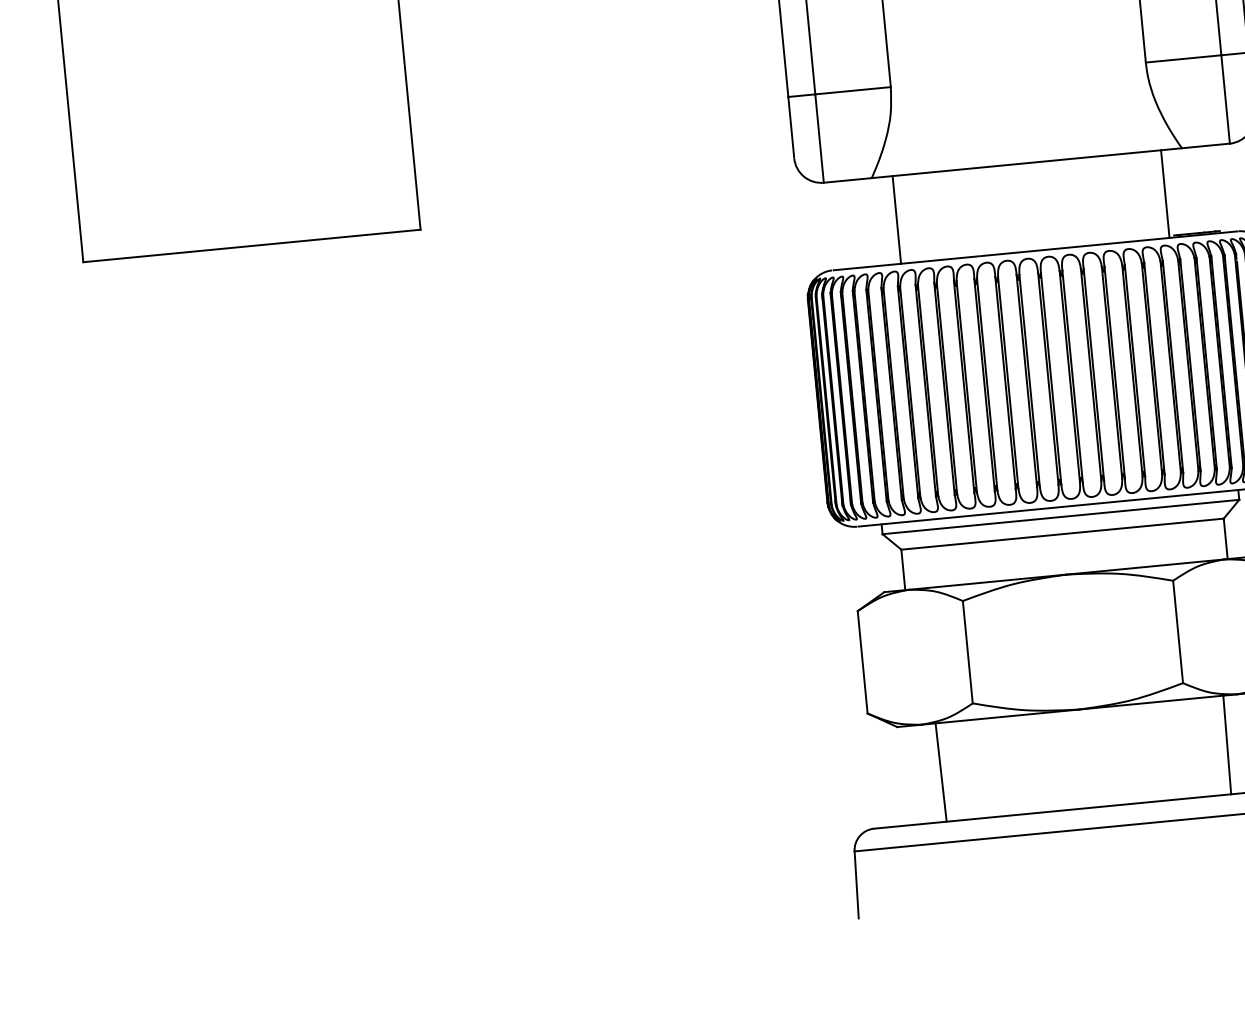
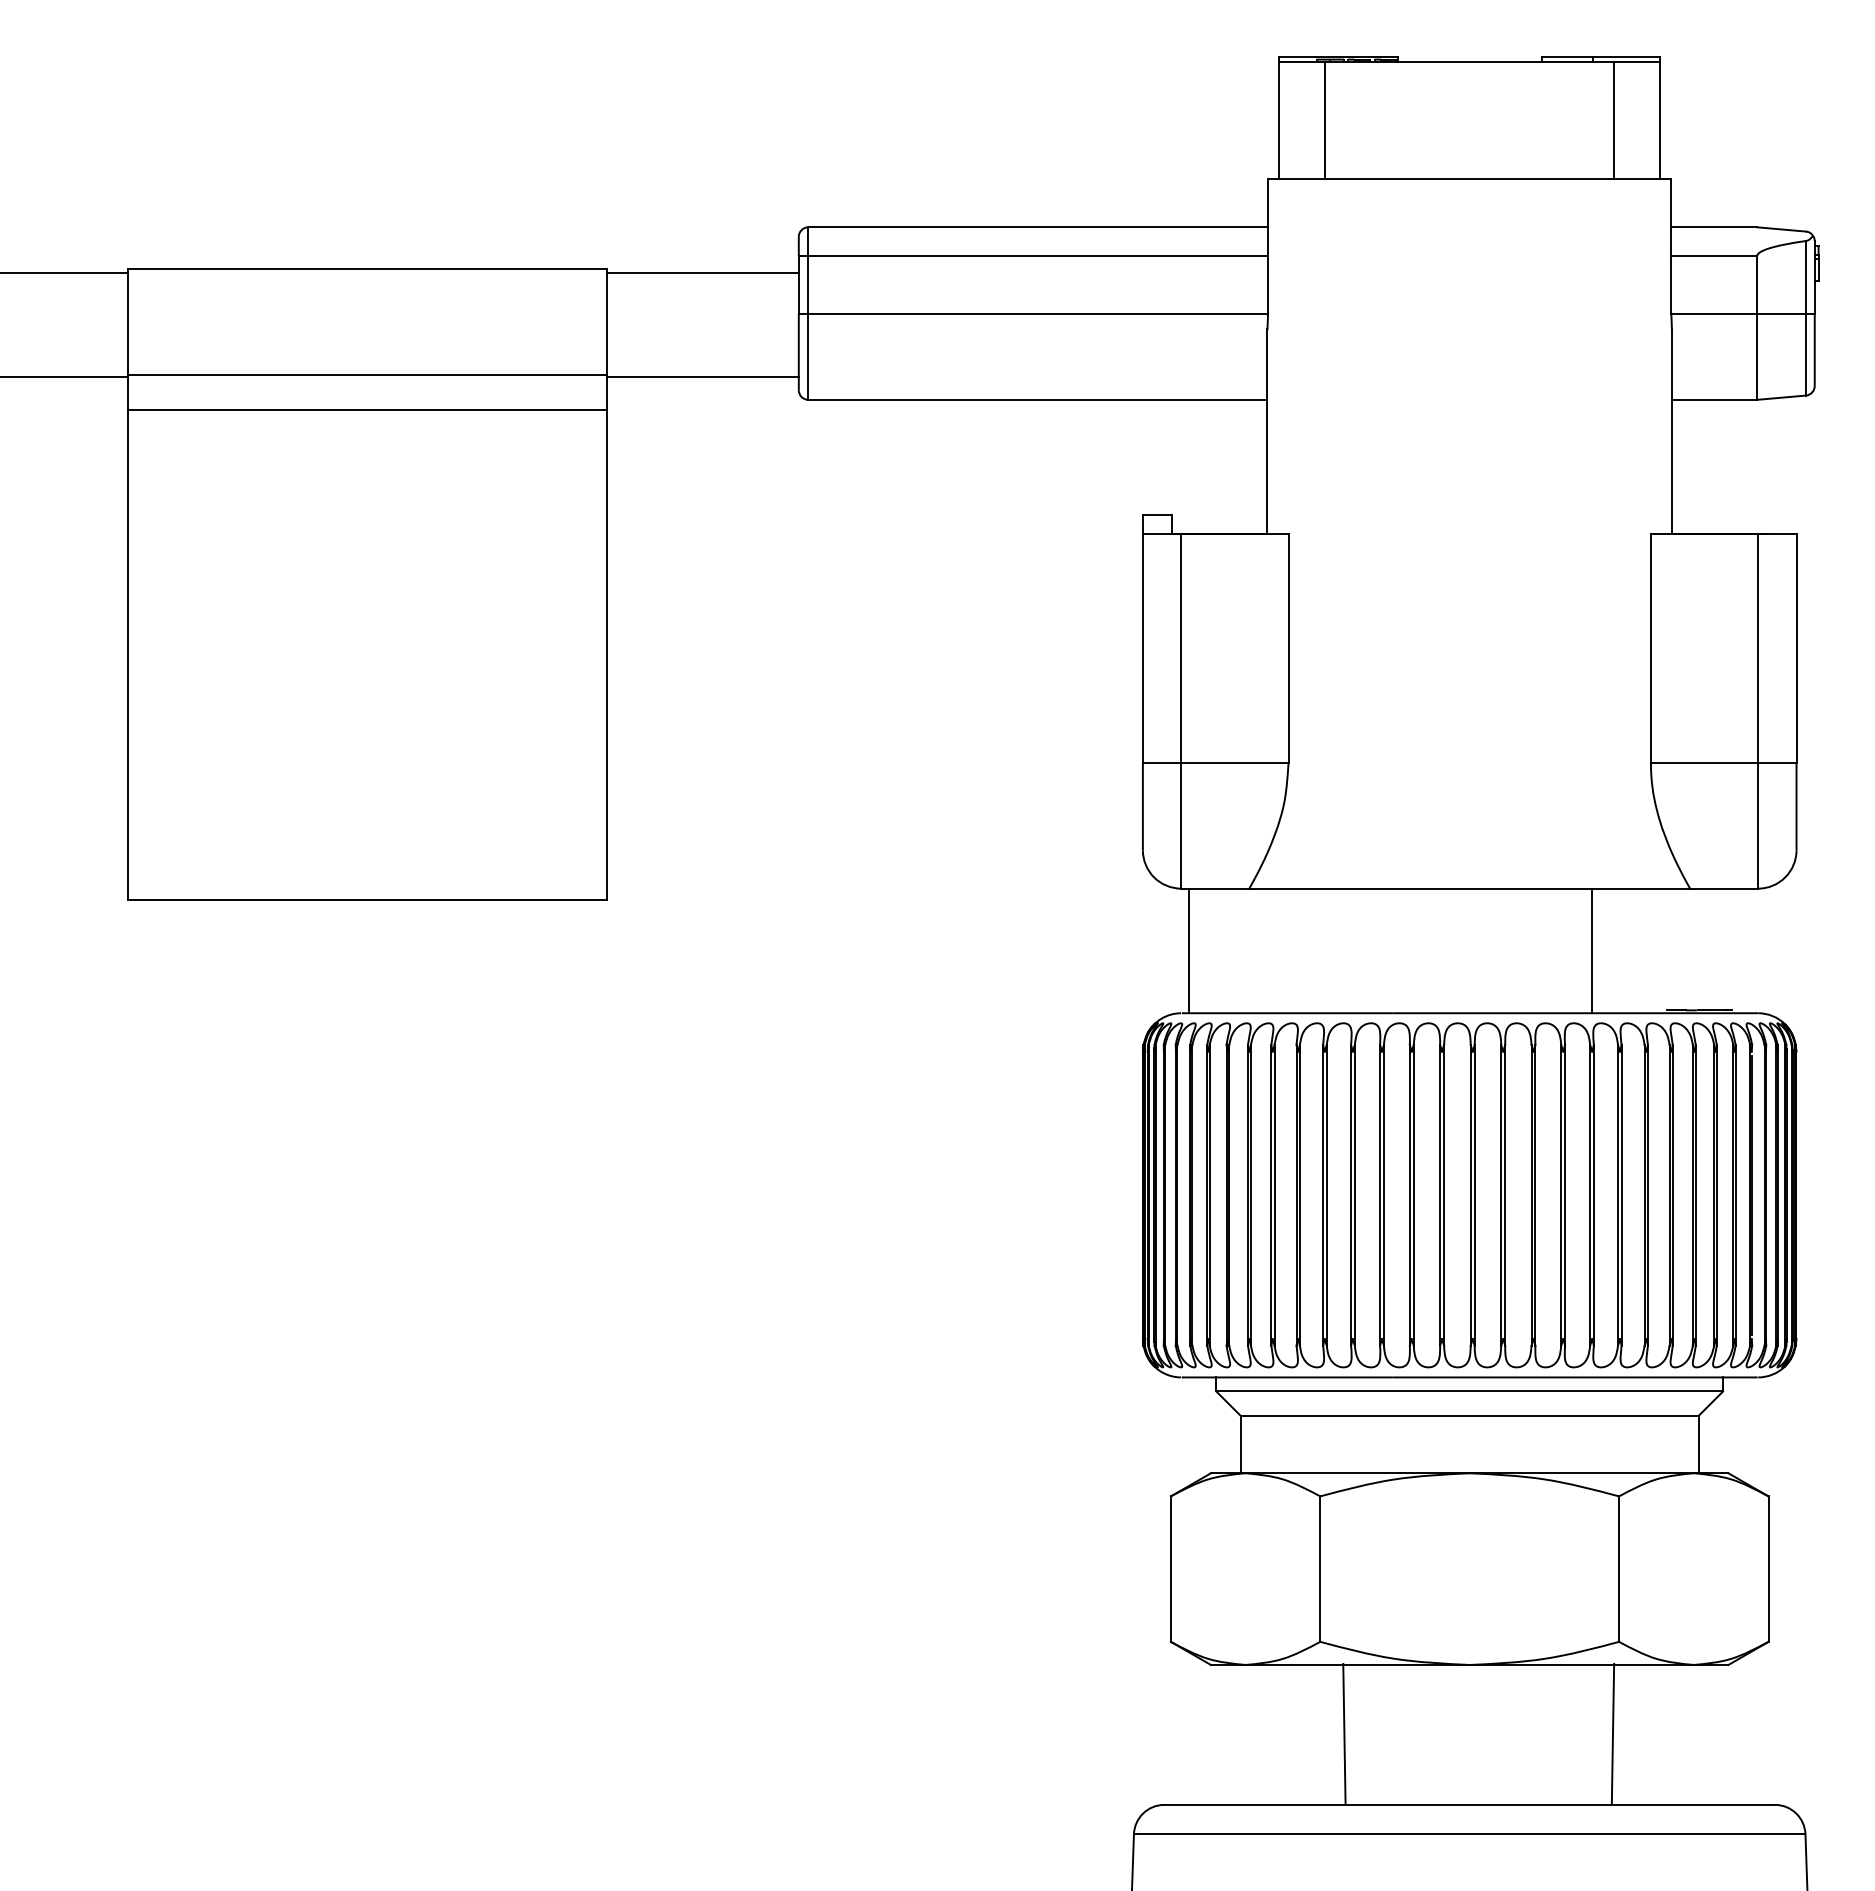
line: (1165, 193) -> (1592, 950), moved
line: (896, 219) -> (1188, 950), moved
line: (1226, 744) -> (1612, 1733), moved
line: (941, 772) -> (1344, 1733), moved

